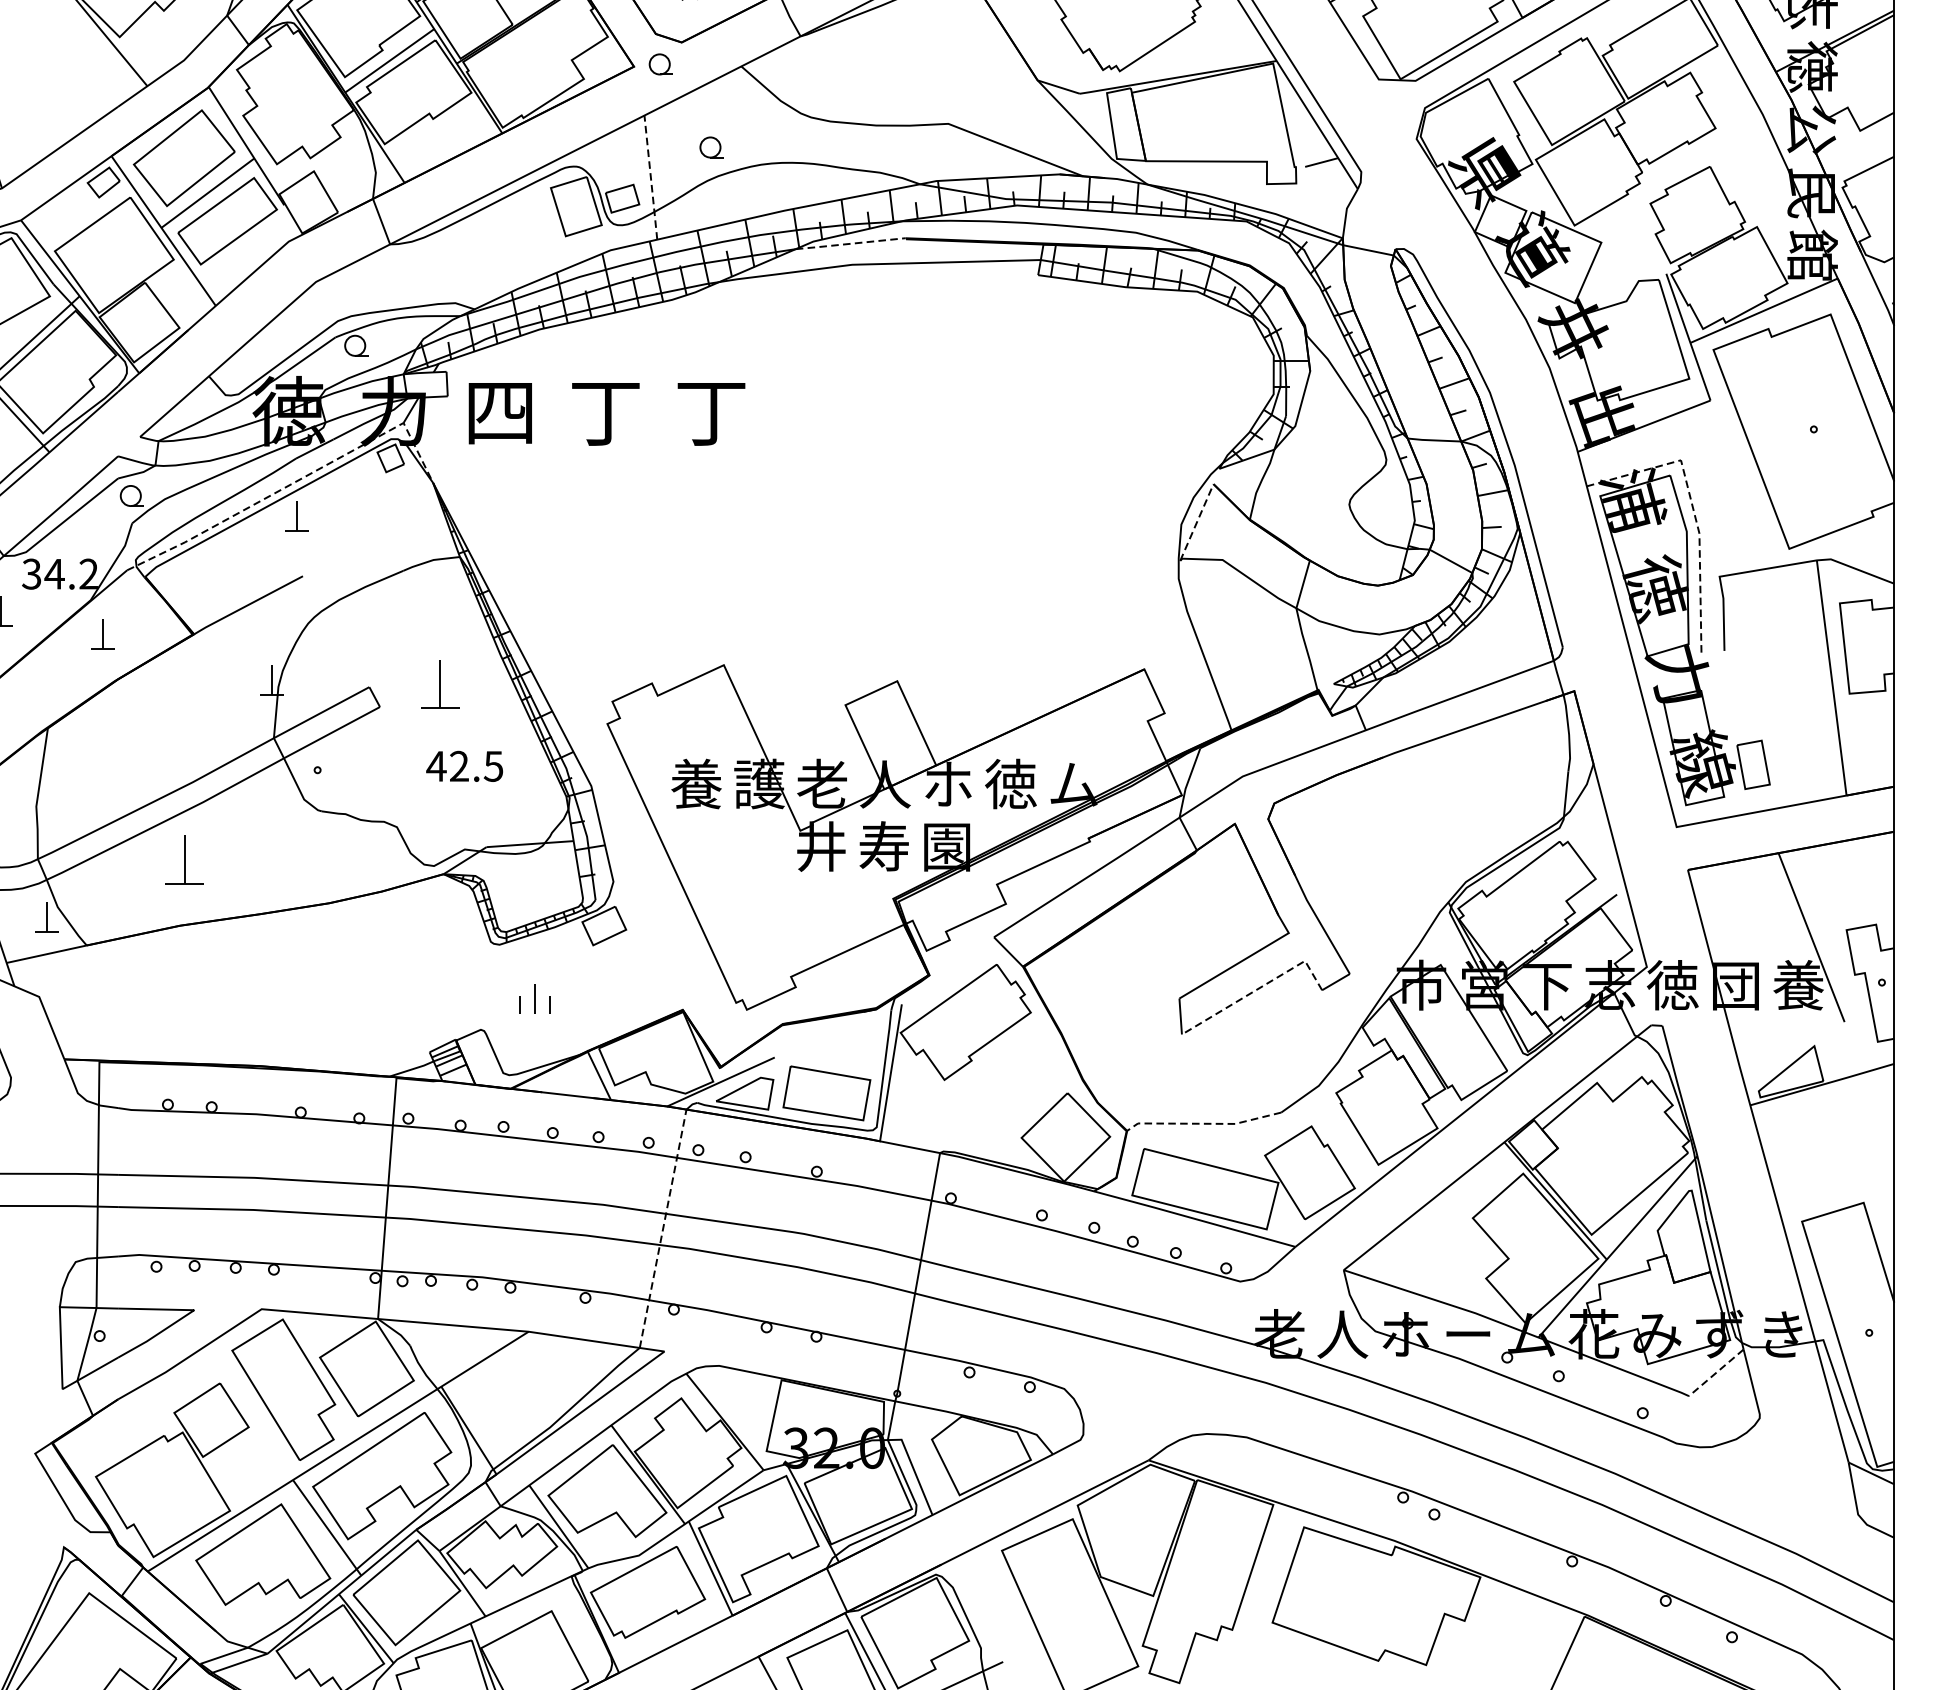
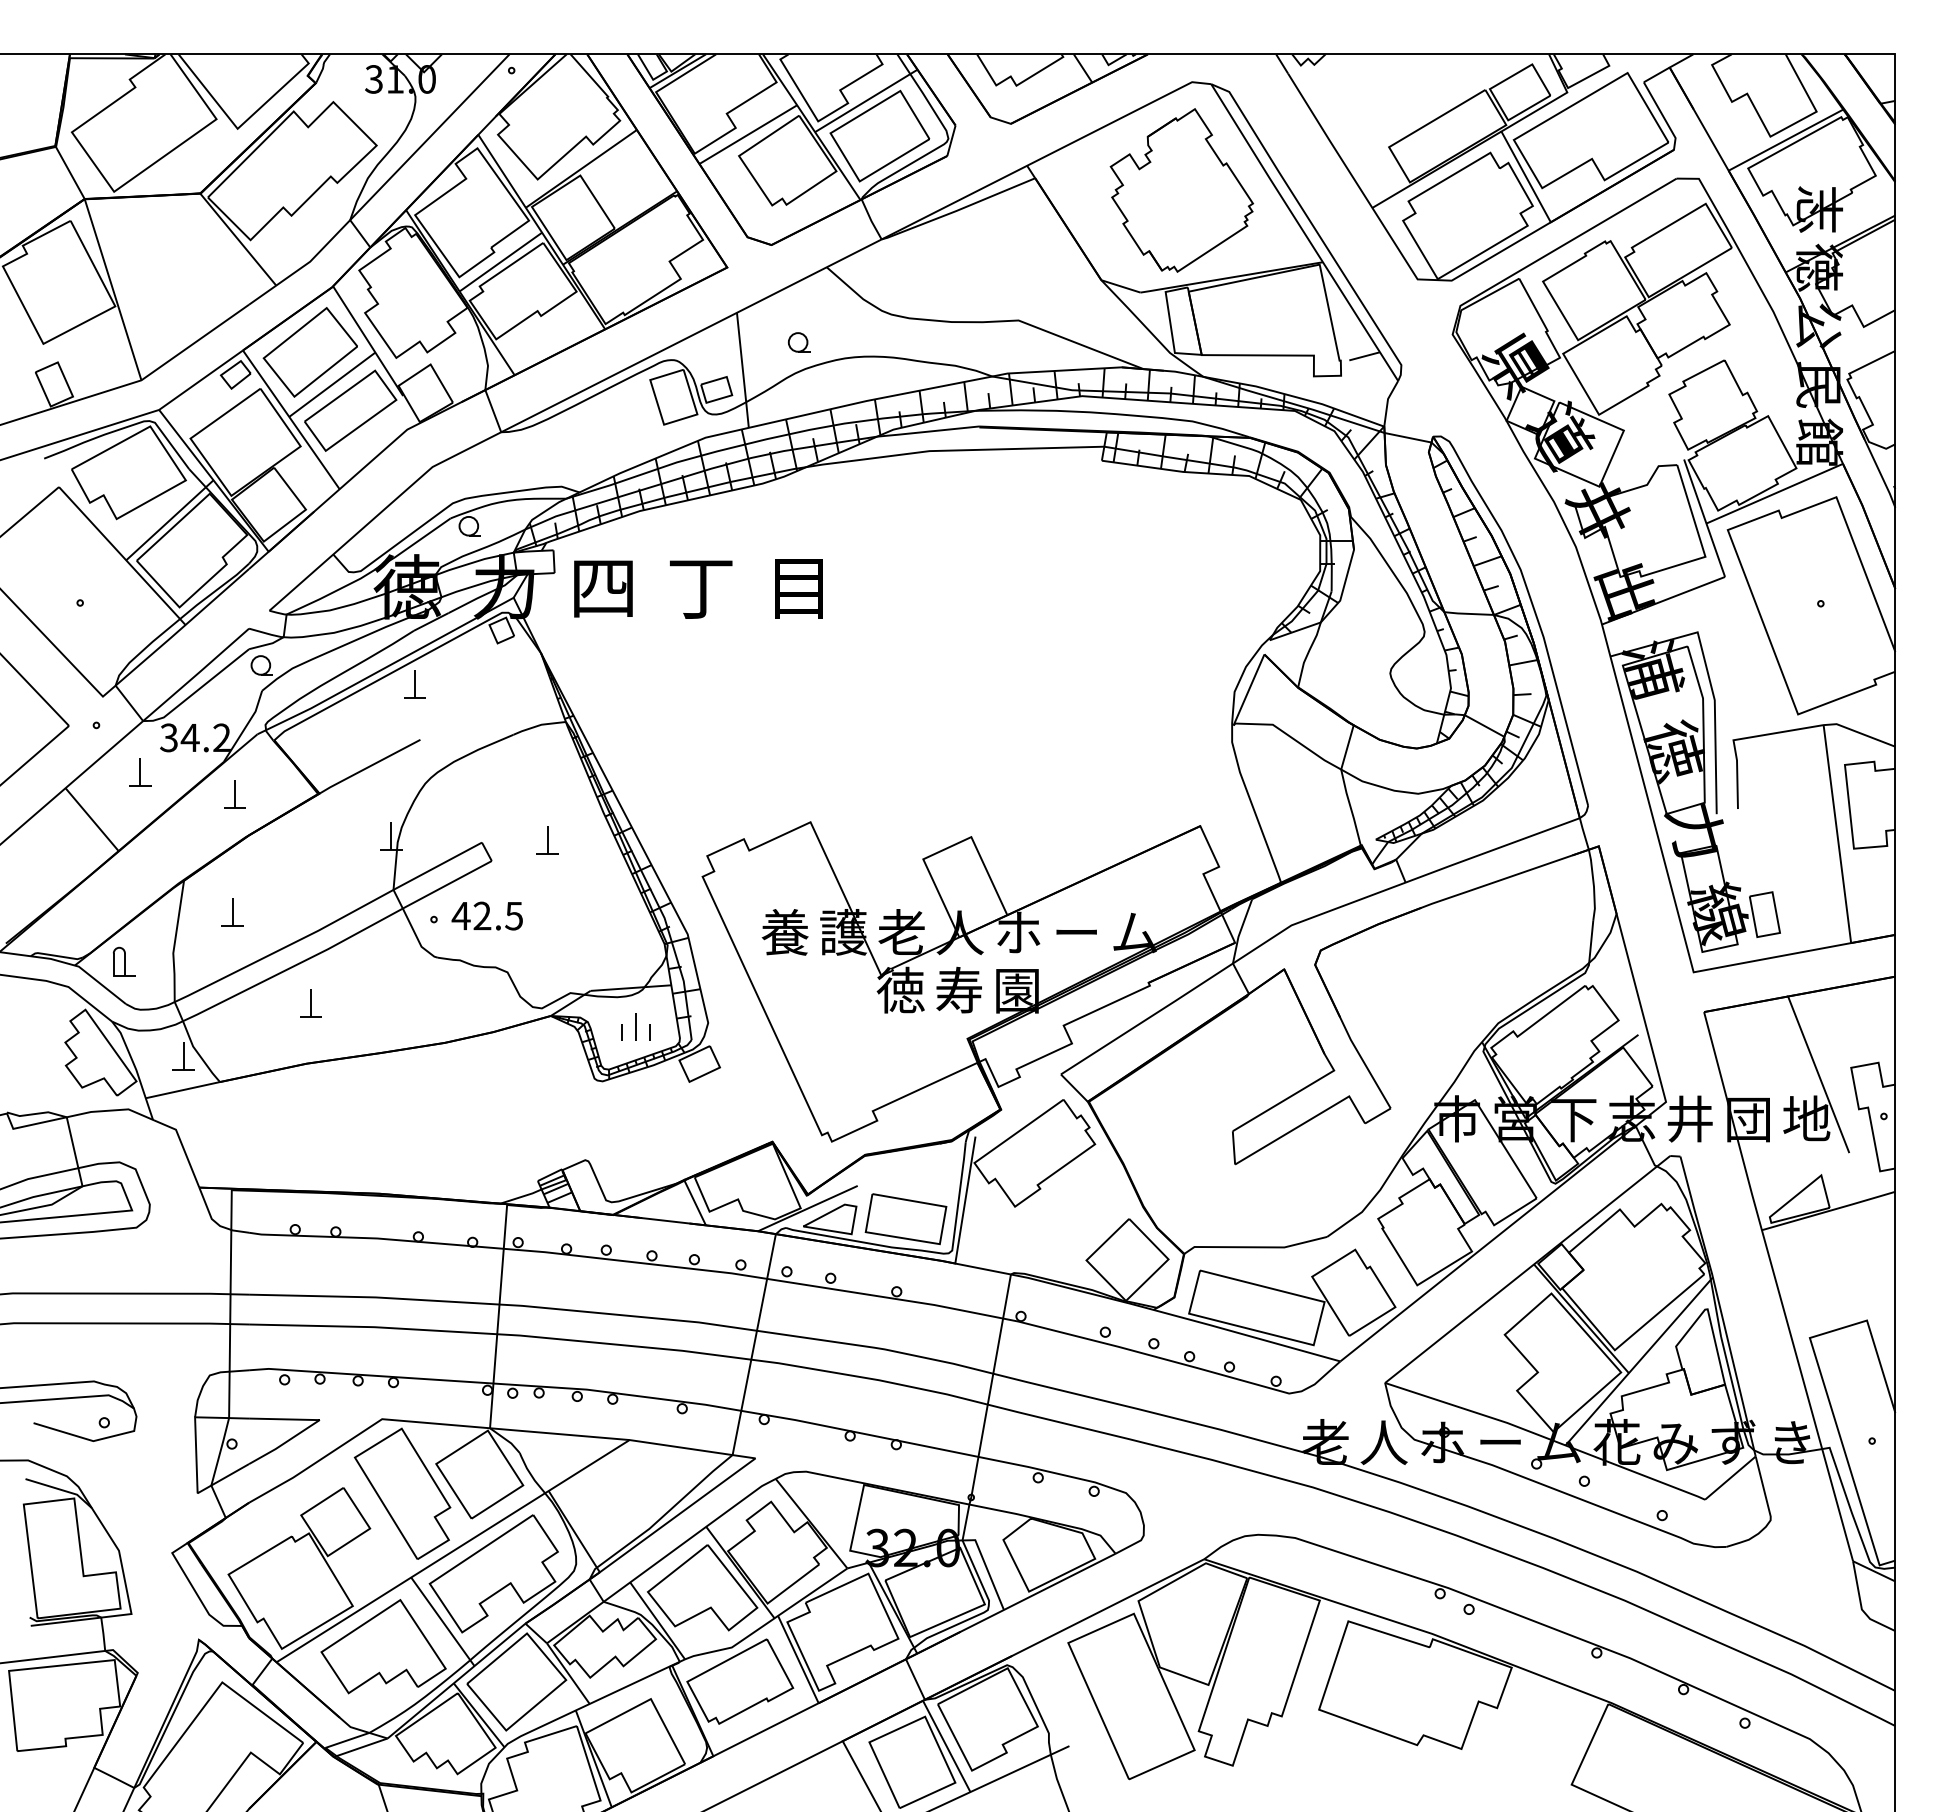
part: (660, 64) -> (751, 265), removed
line: (650, 177) -> (742, 370), dashed -> solid
line: (850, 243) -> (927, 431), dashed -> solid
text: (710, 412) -> (798, 588), 丁 -> 目
line: (295, 482) -> (413, 652), dashed -> solid
line: (1693, 509) -> (1709, 677), dashed -> solid
line: (1196, 523) -> (1248, 690), dashed -> solid
part: (440, 684) -> (547, 840), size x0.62
part: (100, 762) -> (232, 912), added
text: (463, 765) -> (486, 915), moved
text: (1010, 784) -> (1076, 932), 徳 -> ー
text: (820, 845) -> (900, 989), 井 -> 徳
part: (184, 860) -> (310, 1003), size x0.62
text: (1672, 984) -> (1689, 1118), 徳 -> 井
text: (1798, 984) -> (1806, 1118), 養 -> 地
line: (1258, 989) -> (1306, 1122), dashed -> solid
part: (535, 998) -> (635, 1026), moved
line: (1203, 1123) -> (1255, 1247), dashed -> solid
line: (663, 1228) -> (754, 1344), dashed -> solid
line: (1716, 1373) -> (1730, 1478), dashed -> solid

